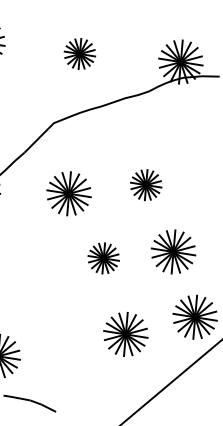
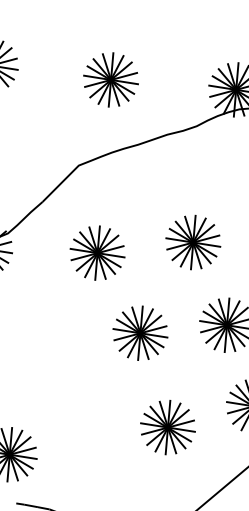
part: (79, 53) -> (110, 79), size x1.43
part: (145, 184) -> (192, 241), size x1.43
part: (103, 258) -> (140, 333), size x1.43

